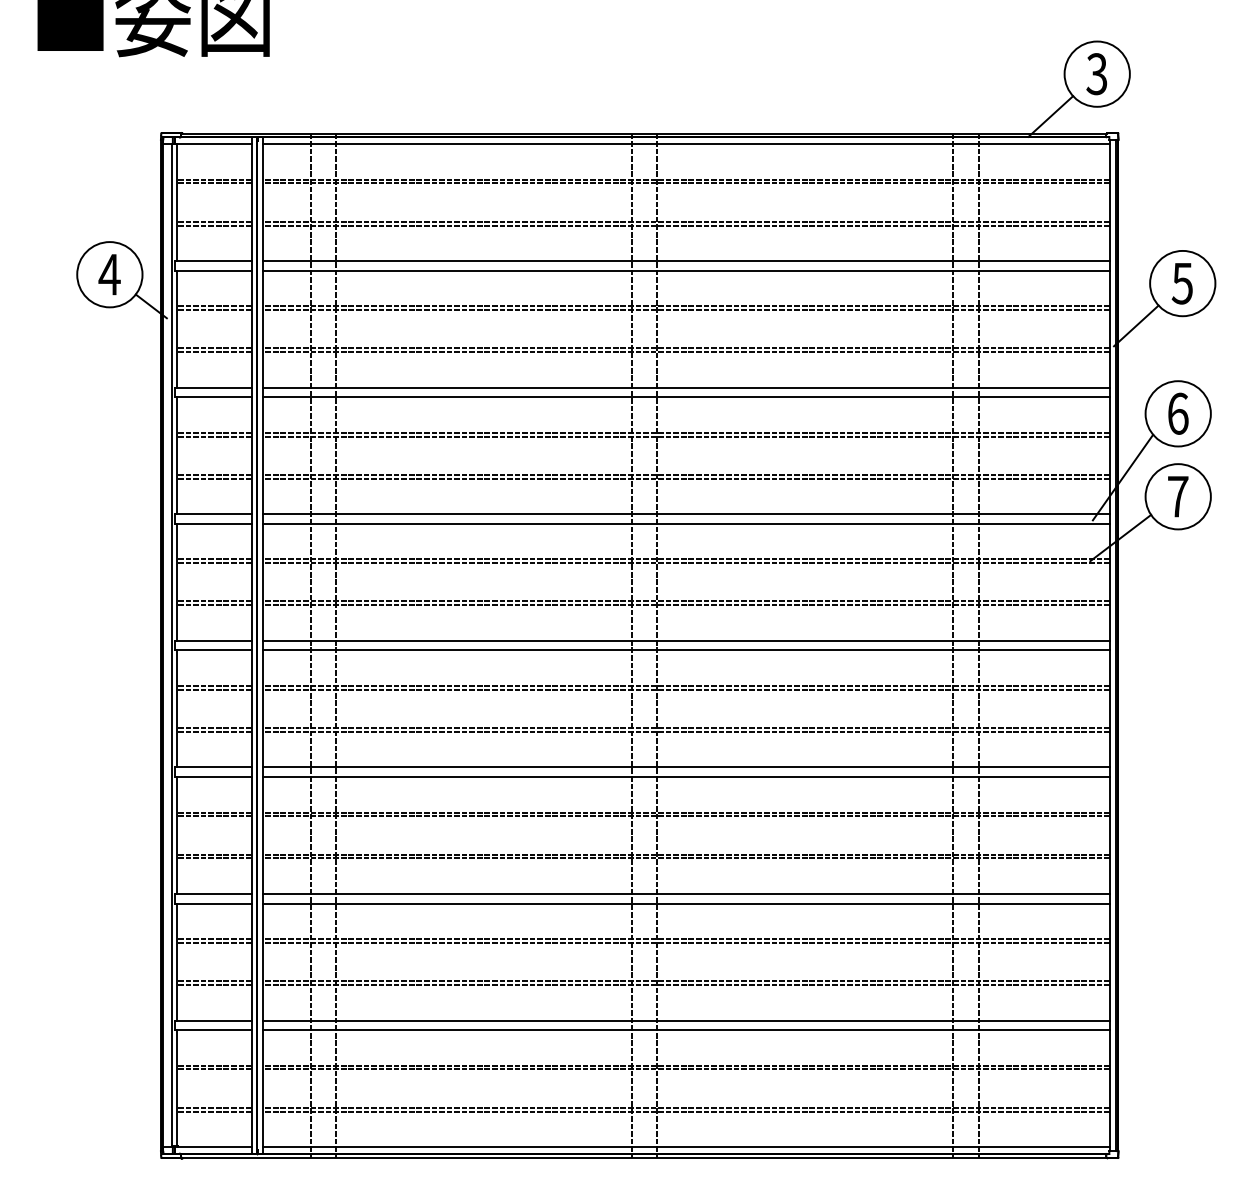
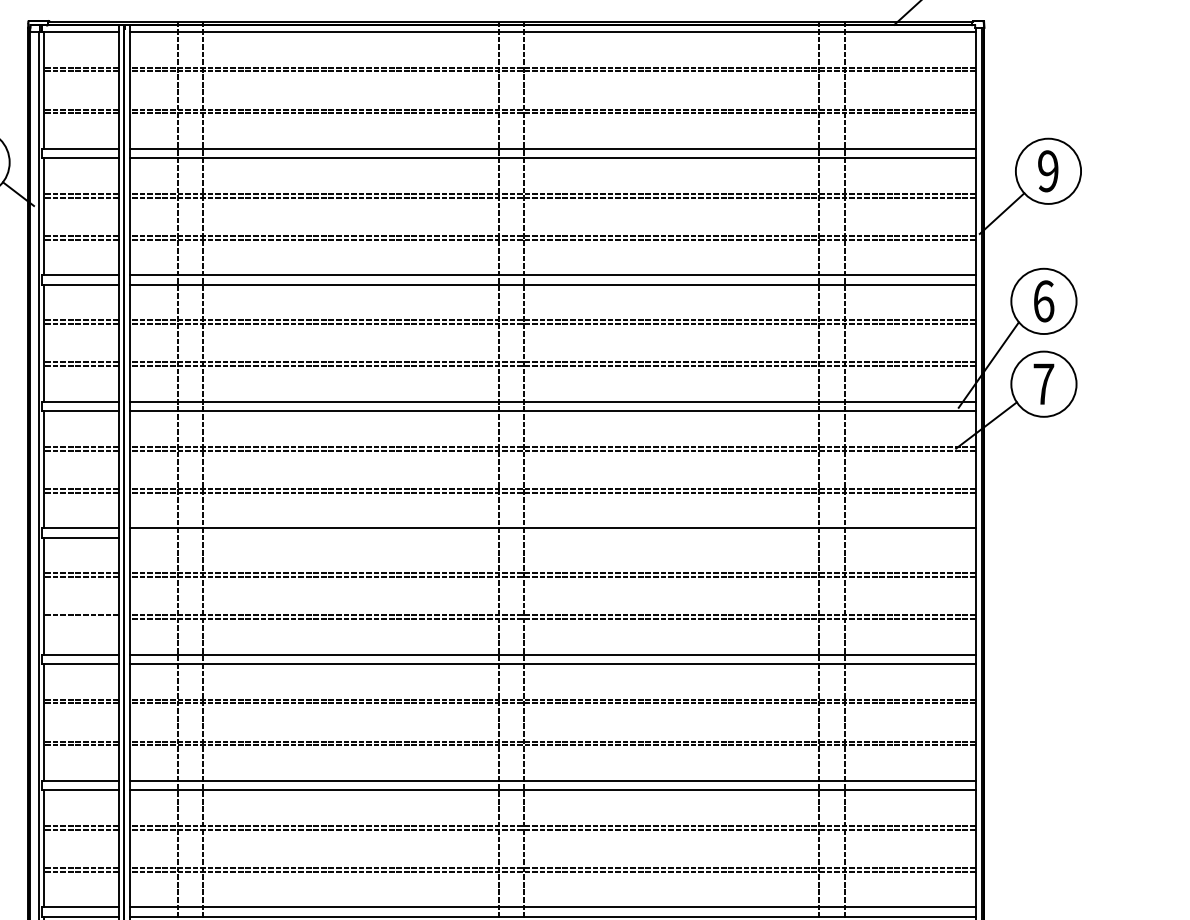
text: (1181, 283) -> (1047, 171), 5 -> 9
line: (685, 650) -> (551, 537), removed
line: (213, 731) -> (80, 618), removed

